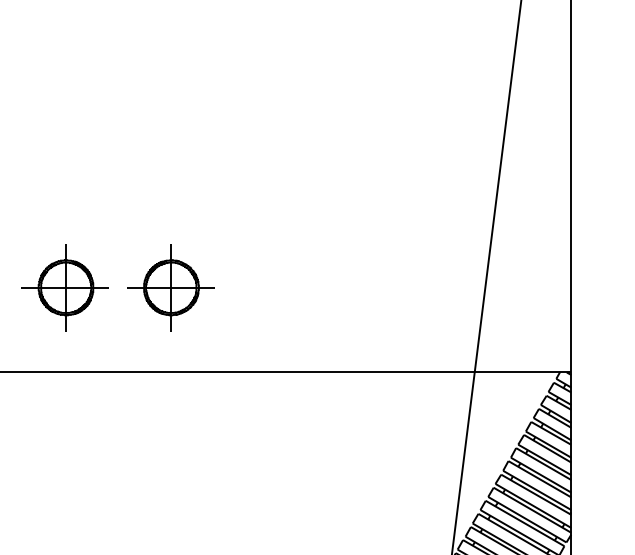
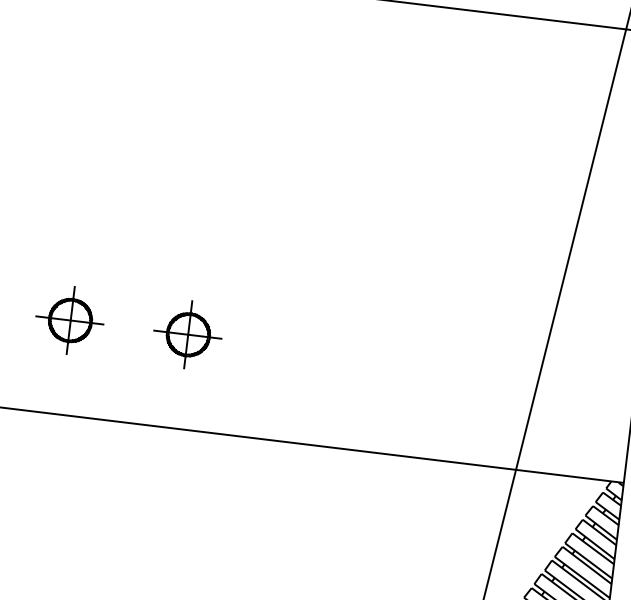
part: (64, 287) -> (69, 319), size x0.7
part: (170, 287) -> (187, 334), size x0.7

